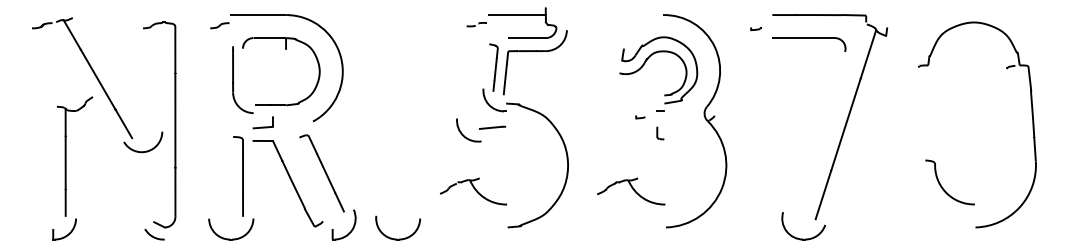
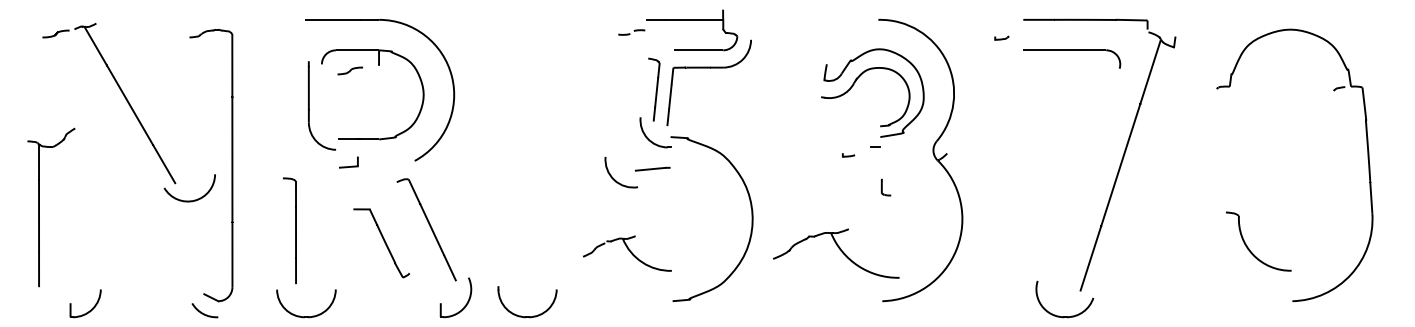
part: (219, 25) -> (349, 70), moved
part: (263, 122) -> (348, 162), size x0.7
part: (660, 133) -> (885, 187), moved
part: (66, 156) -> (39, 207), moved
part: (238, 176) -> (289, 230), moved
part: (287, 183) -> (381, 243), size x0.6
part: (631, 191) -> (836, 253), size x1.4

